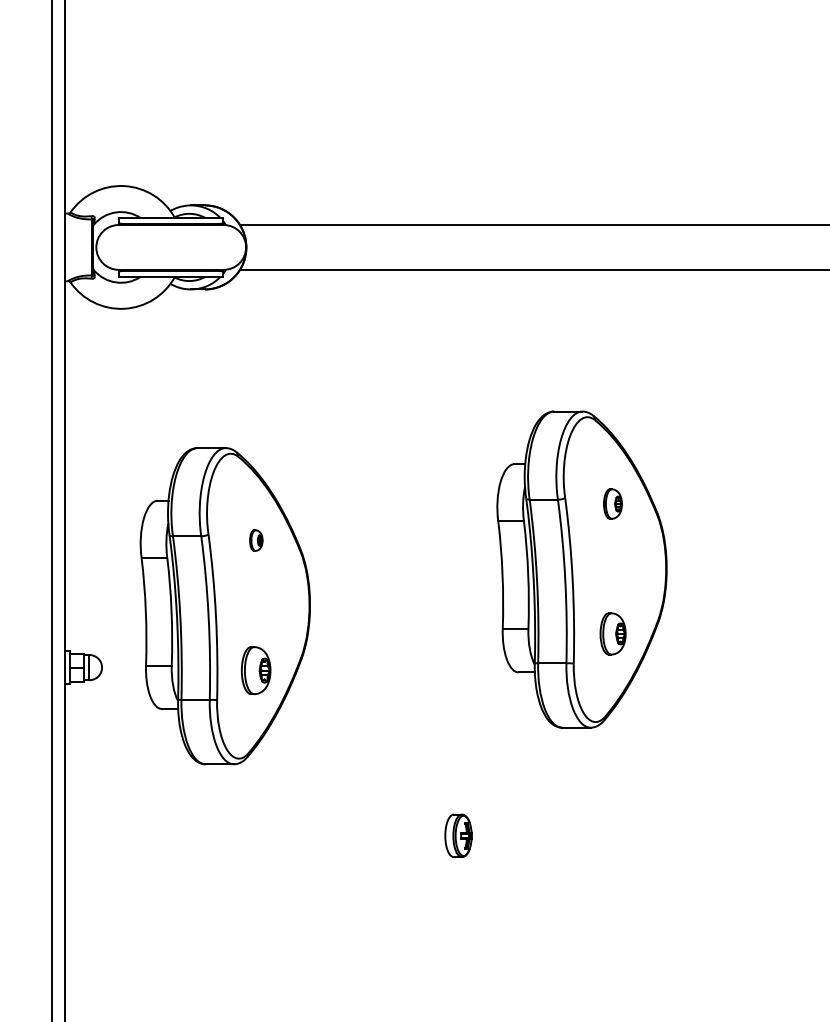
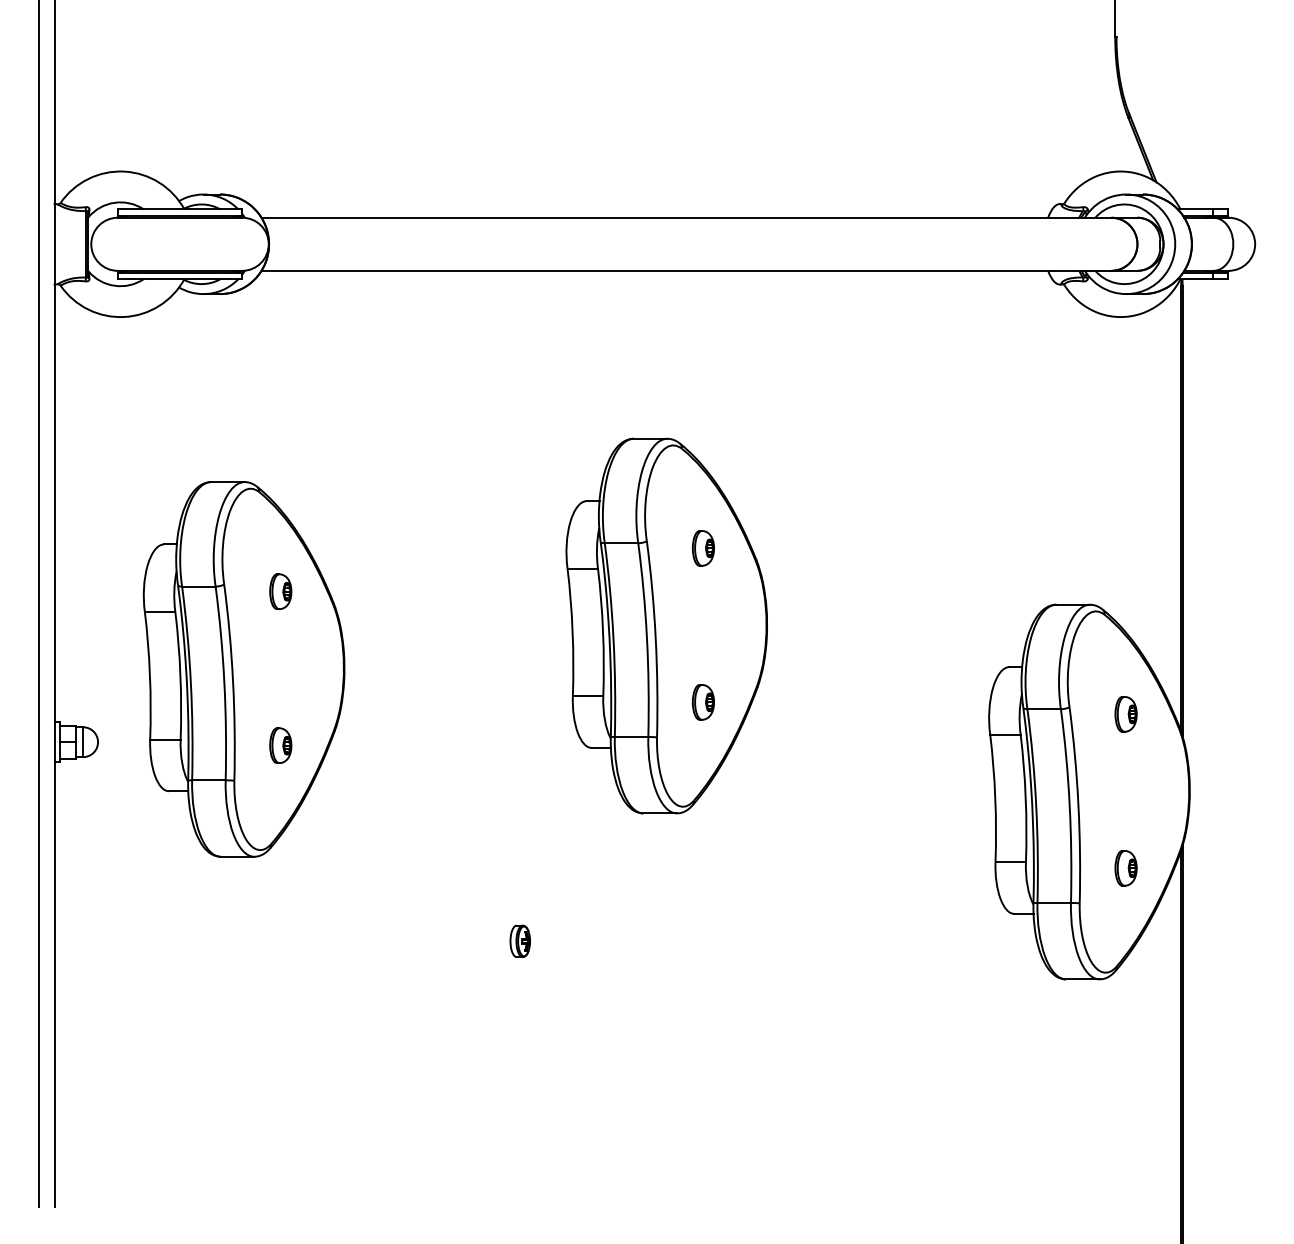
part: (256, 540) -> (280, 591), size x1.43
part: (612, 634) -> (702, 702), size x0.71
part: (256, 670) -> (280, 745), size x0.62
part: (457, 834) -> (519, 940), size x0.62

